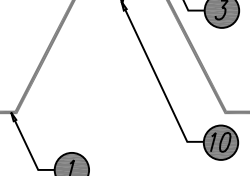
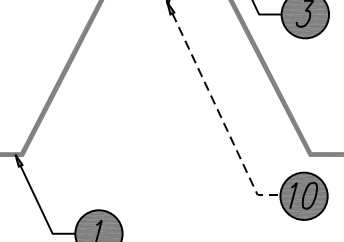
line: (160, 83) -> (220, 114), solid -> dashed

